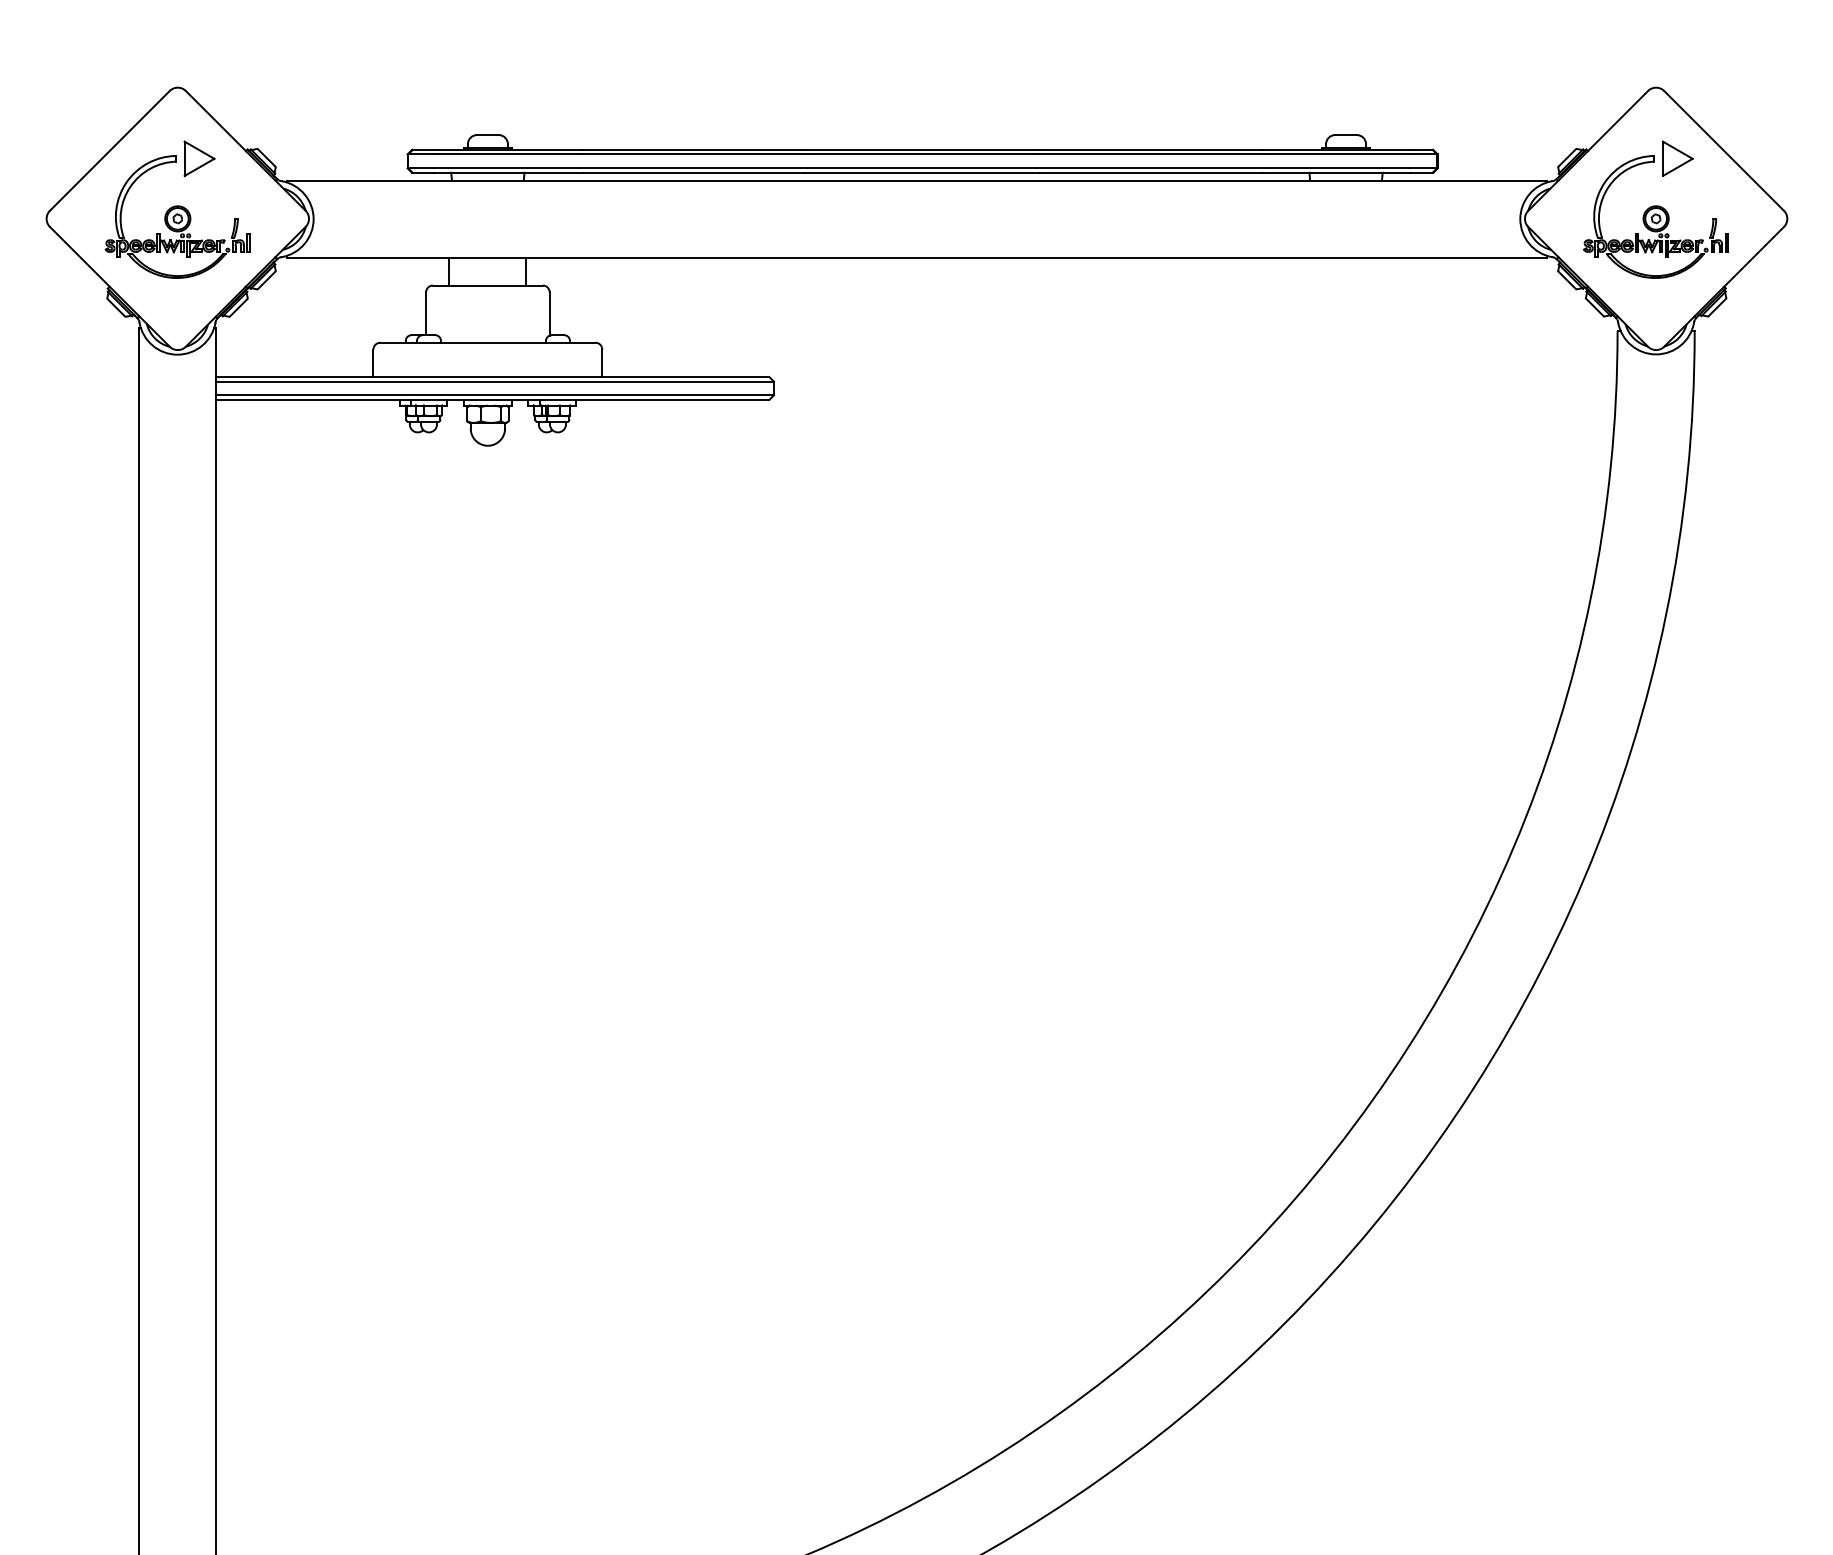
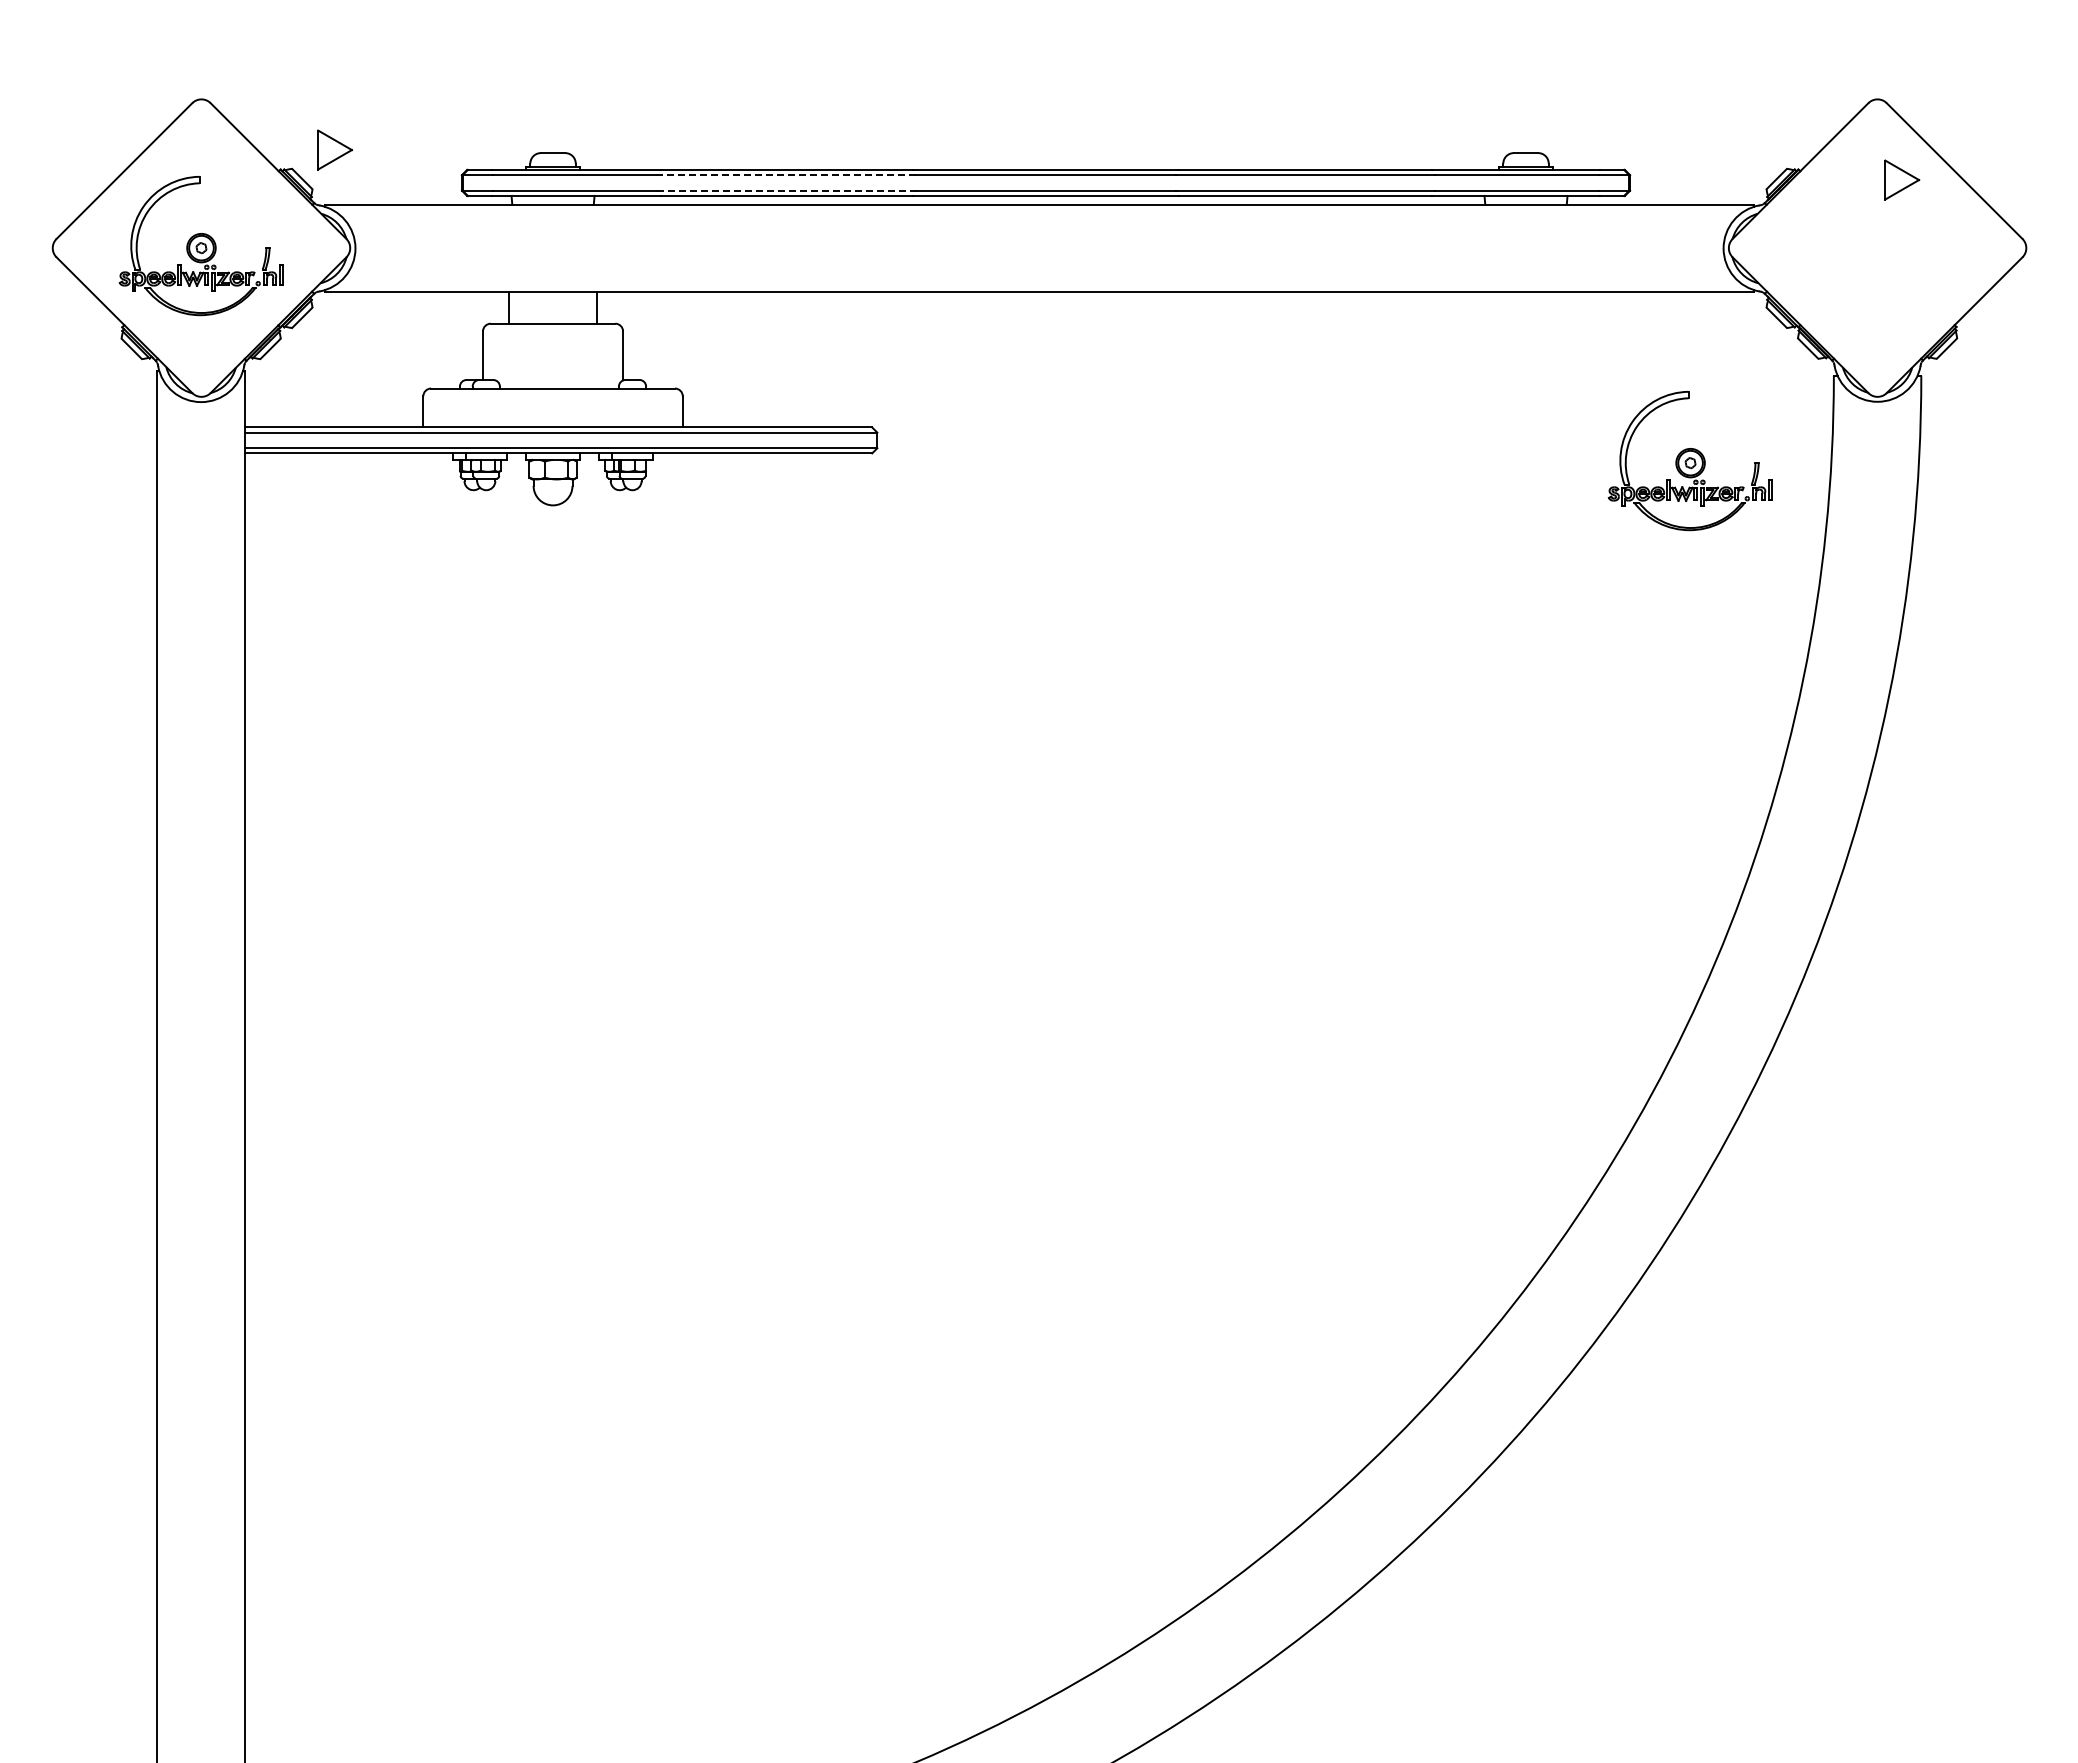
line: (693, 154) -> (786, 175), solid -> dashed
part: (198, 158) -> (334, 149), moved
line: (693, 168) -> (786, 190), solid -> dashed
part: (1655, 217) -> (1689, 461), moved

